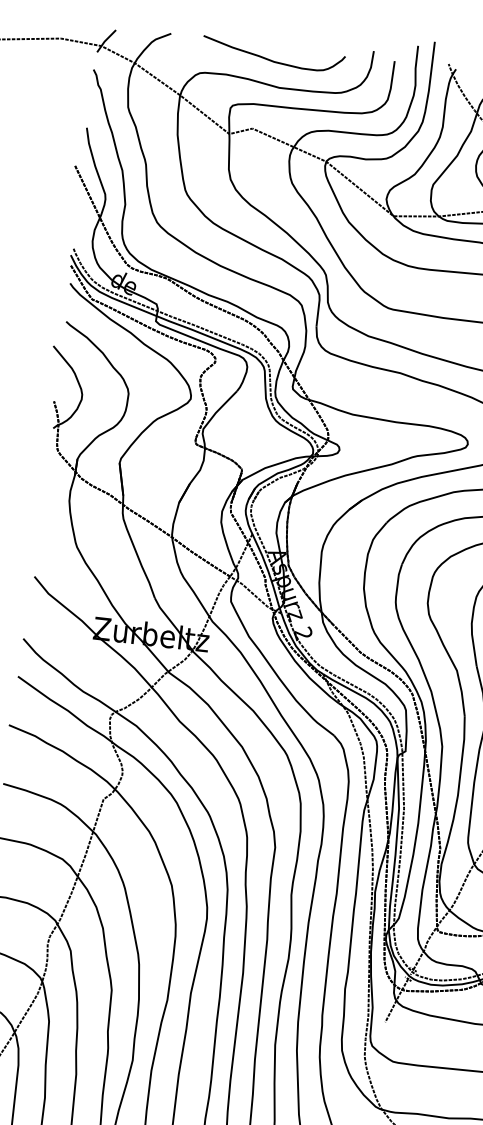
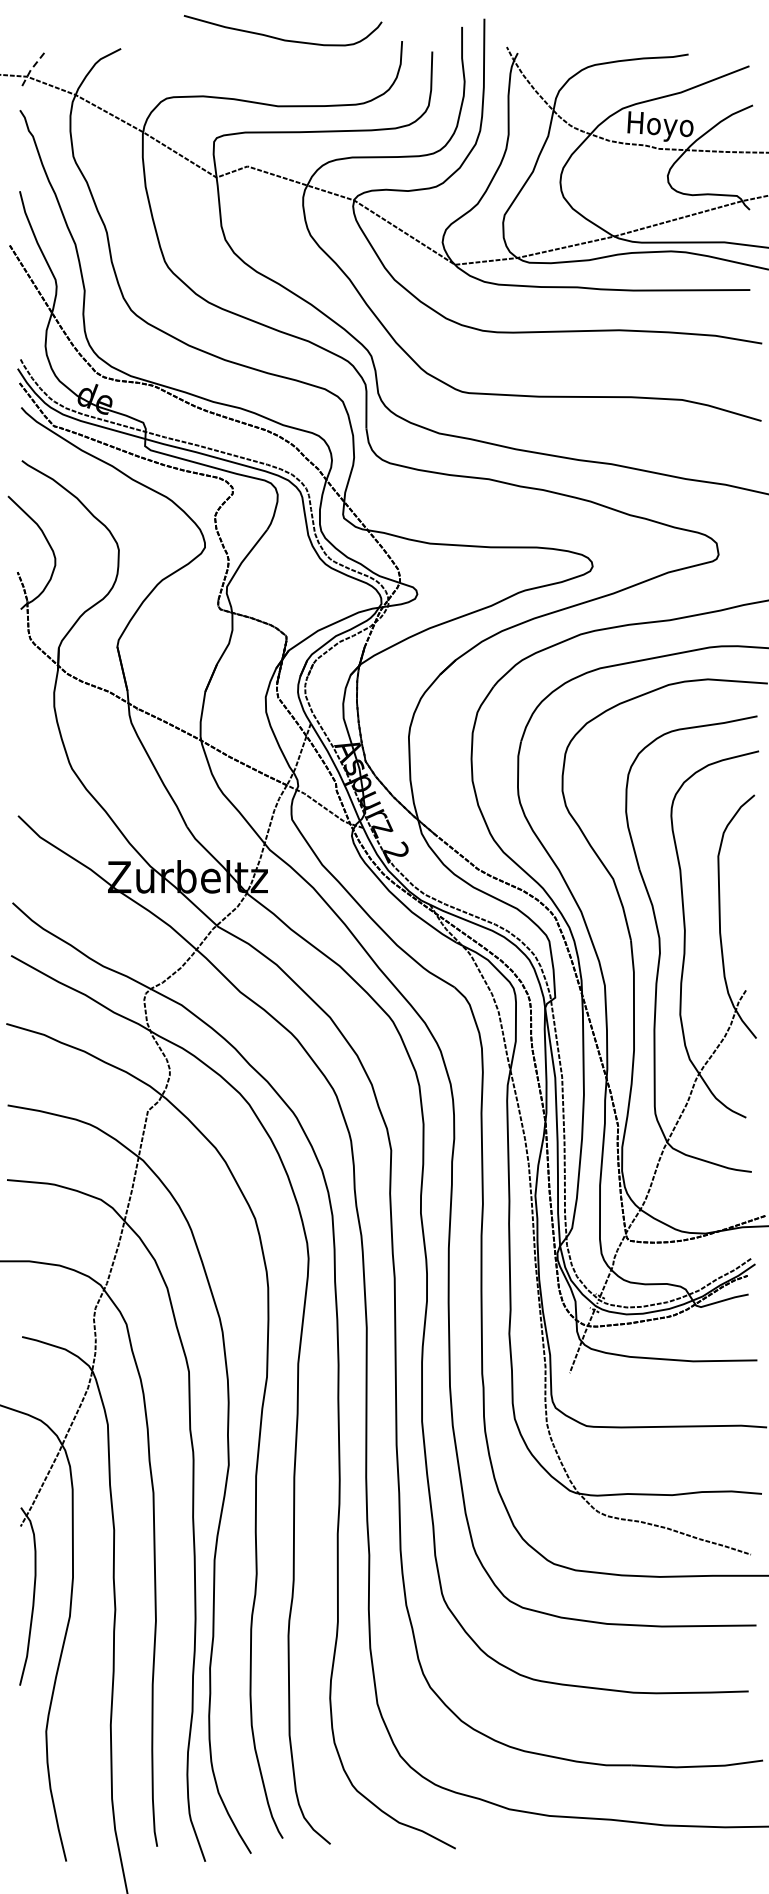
line: (105, 40) -> (31, 68), solid -> dashed
curve: (272, 60) -> (282, 38), moved

